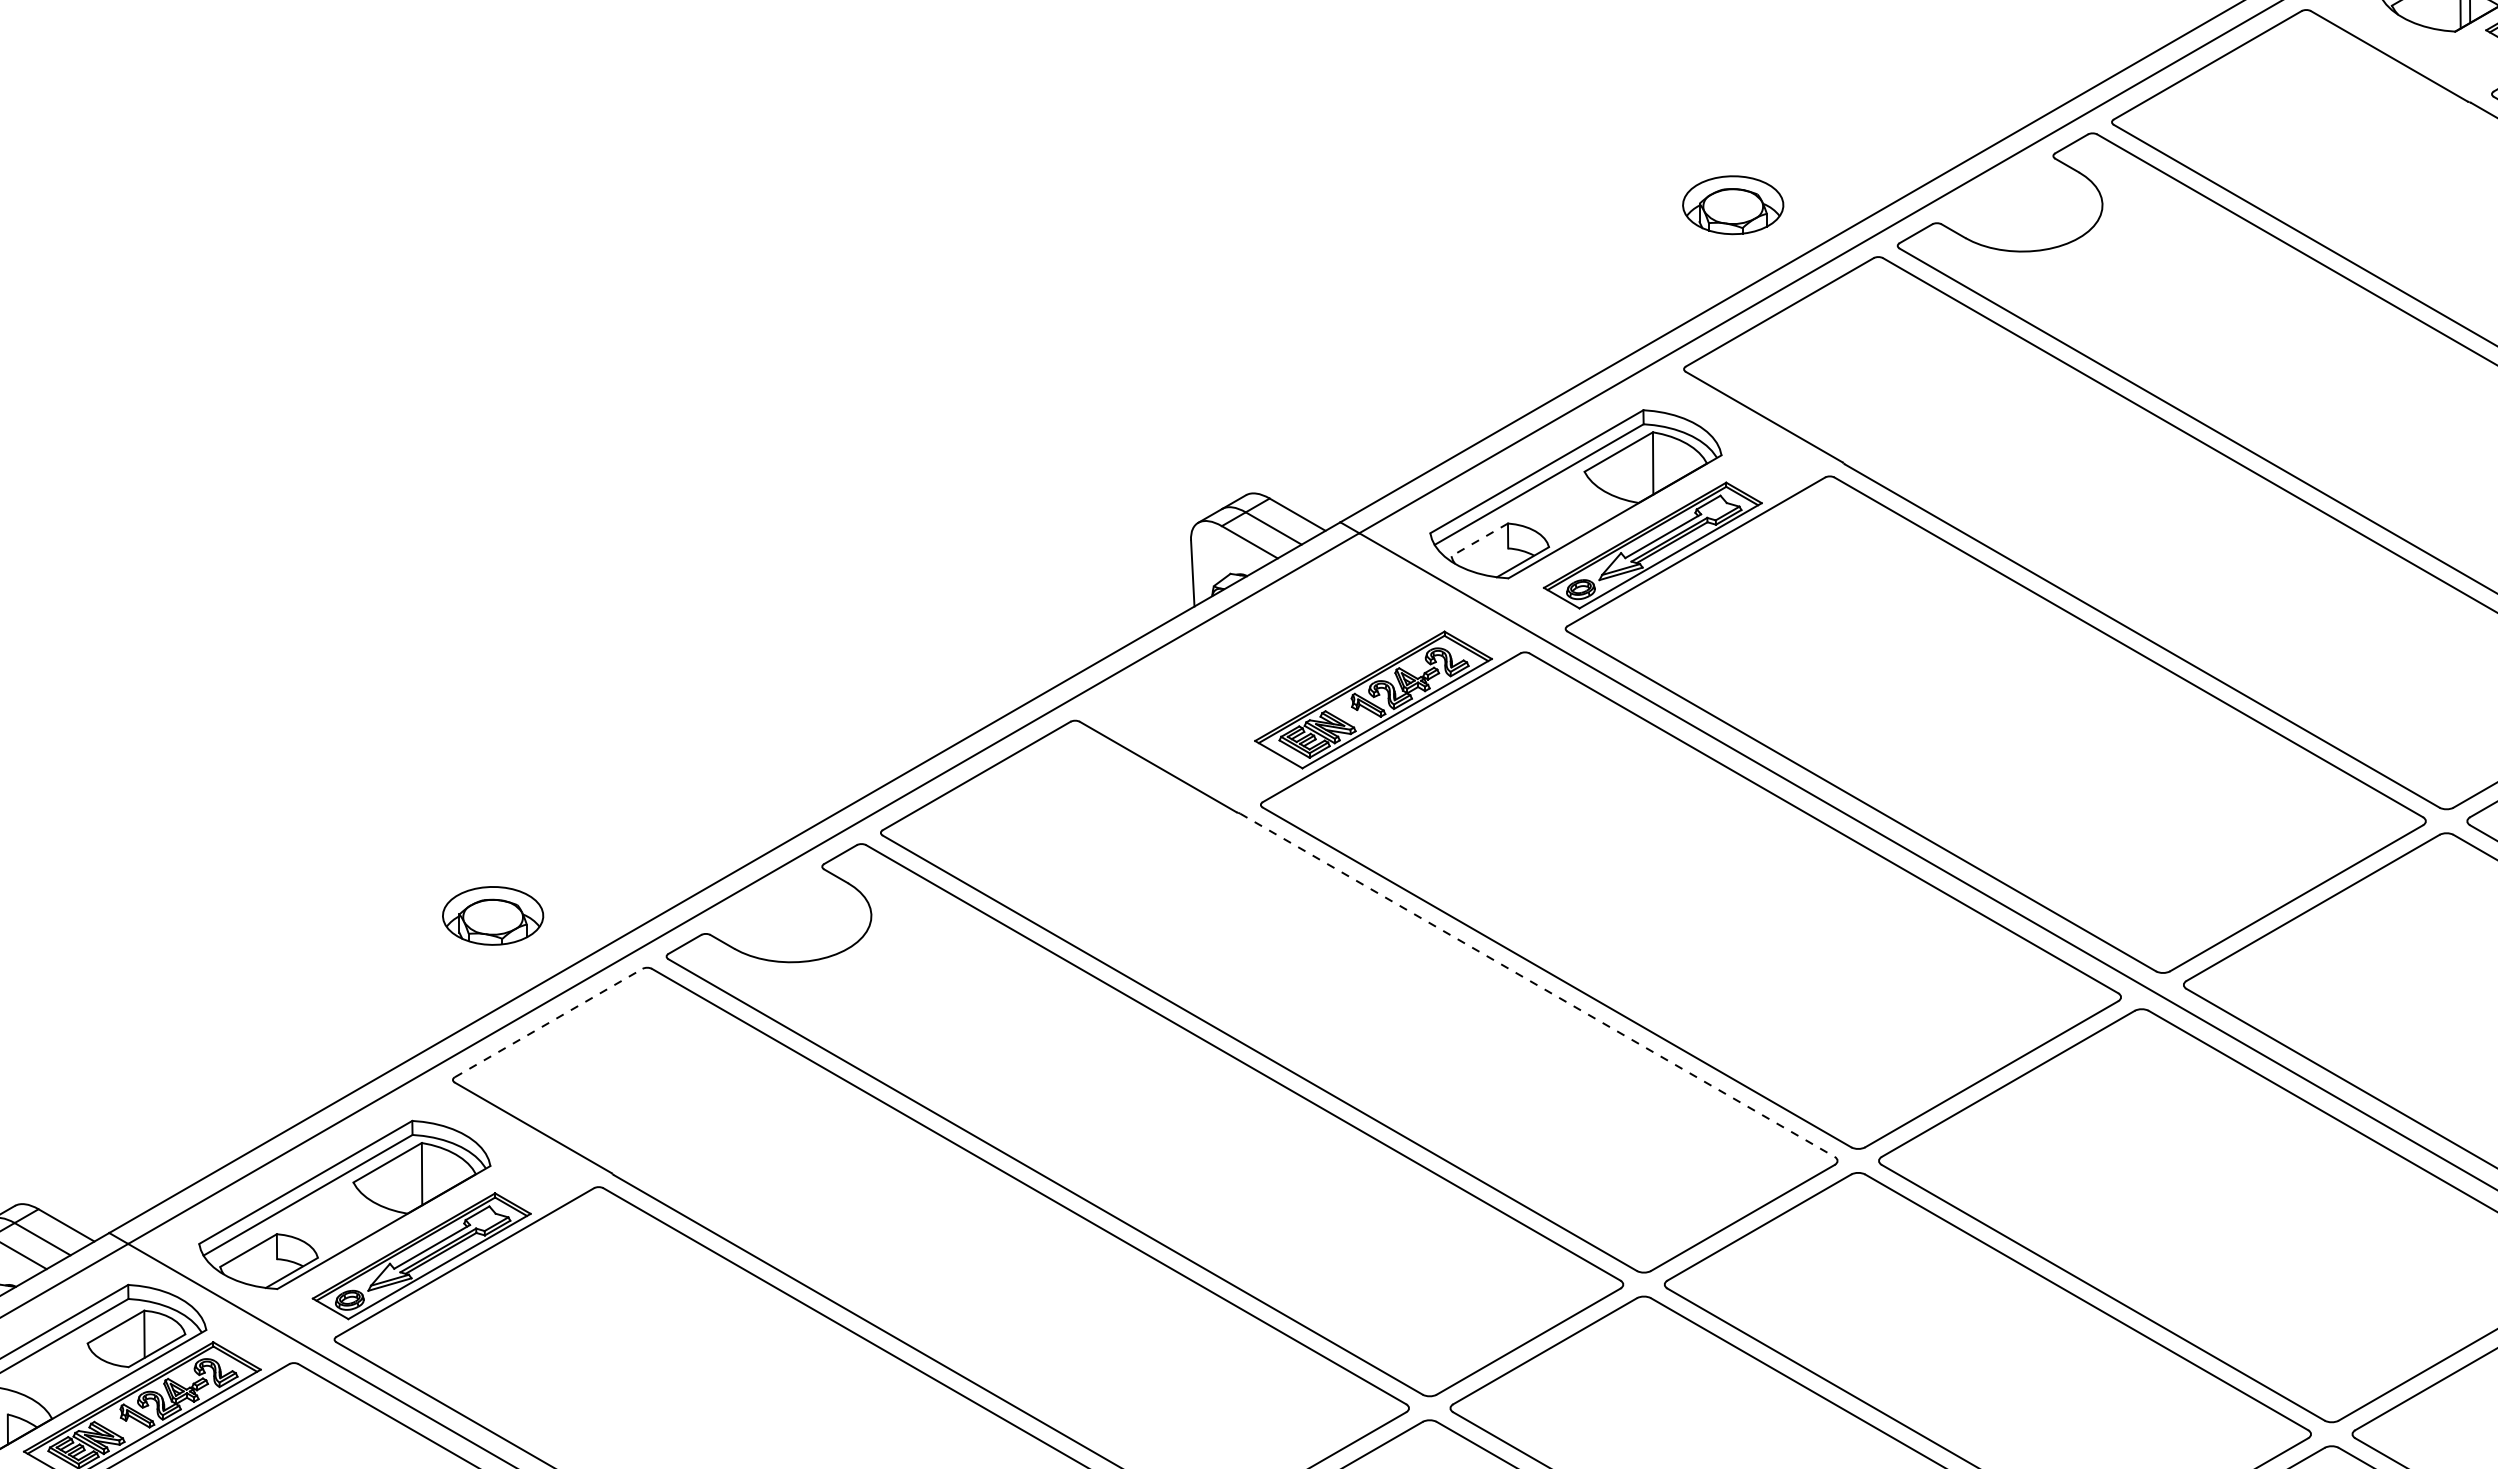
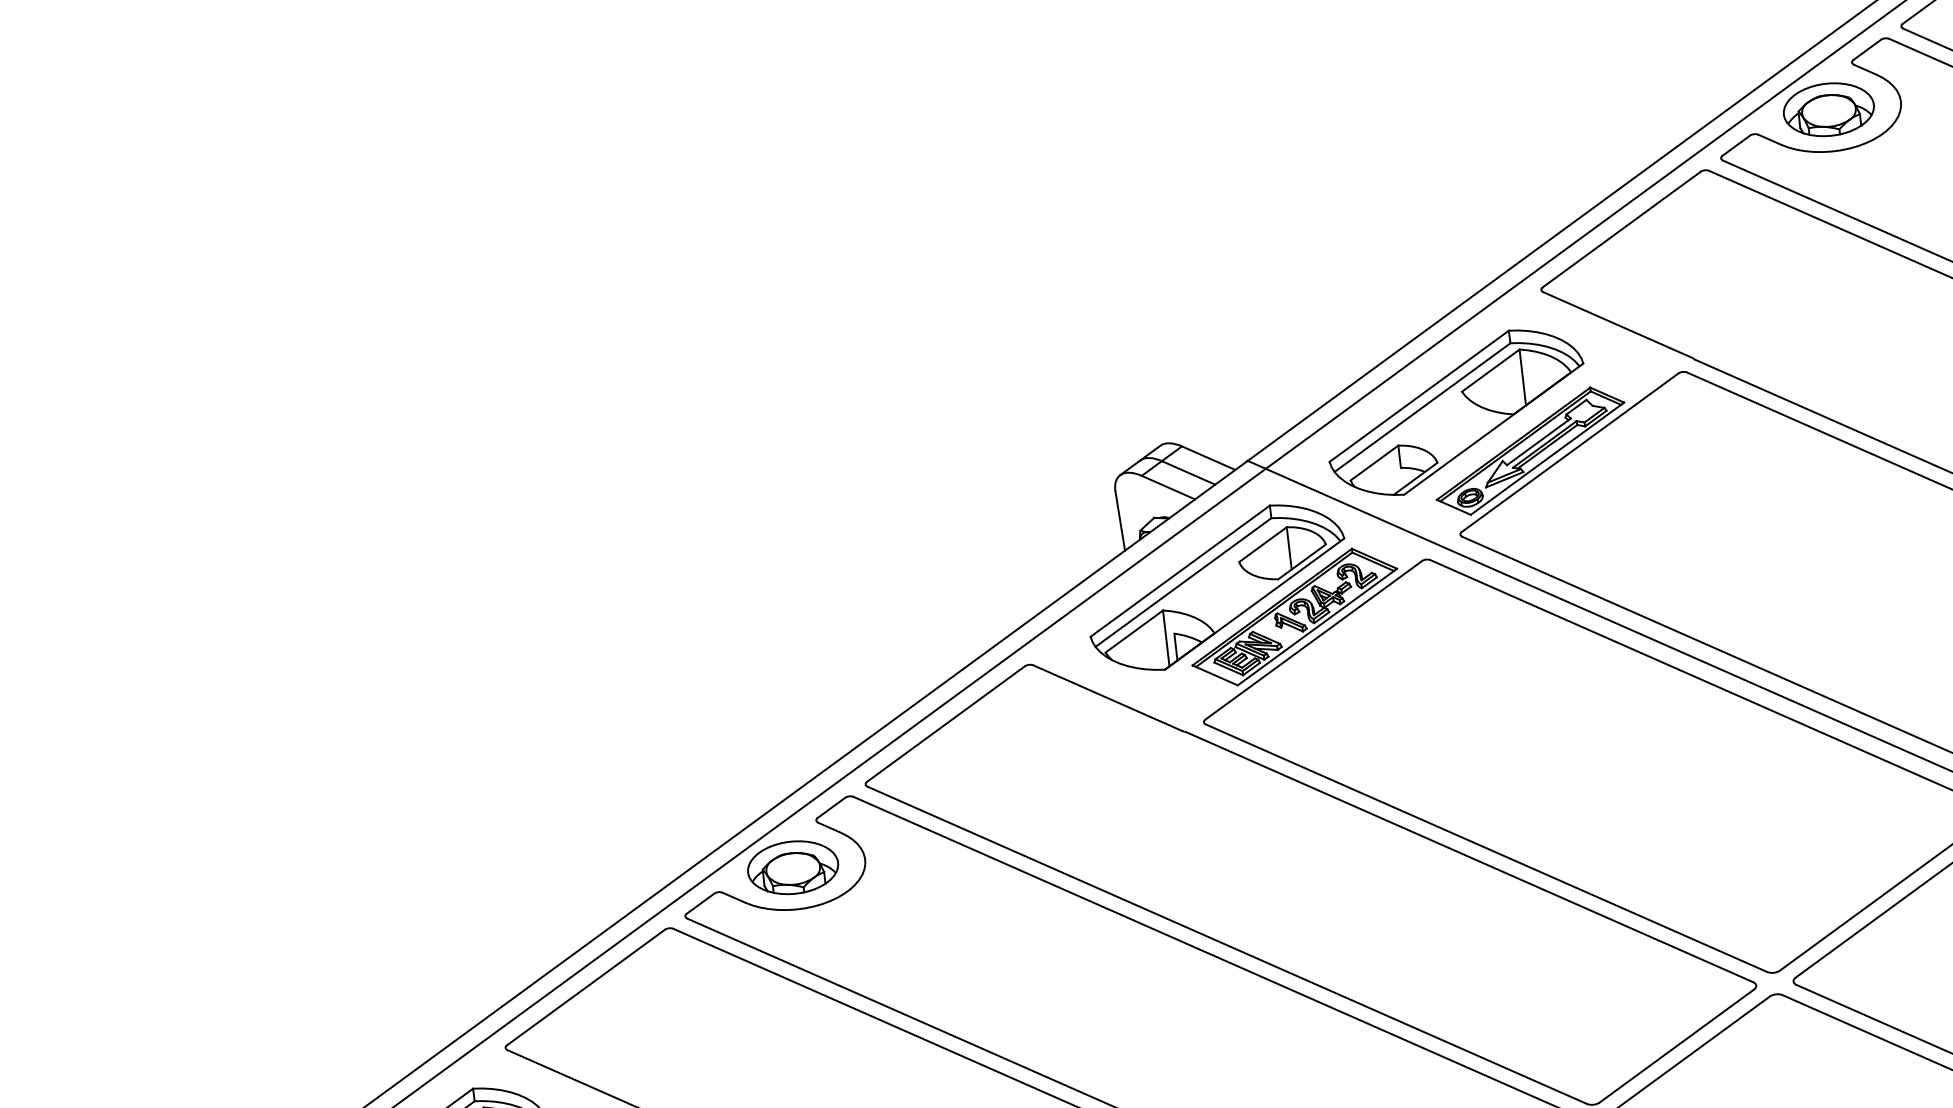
part: (1733, 205) -> (1829, 109), moved
line: (1479, 539) -> (1374, 462), dashed -> solid
part: (1291, 658) -> (1217, 587), added
part: (493, 915) -> (793, 867), moved
line: (1537, 985) -> (1469, 857), dashed -> solid
line: (549, 1022) -> (586, 986), dashed -> solid

